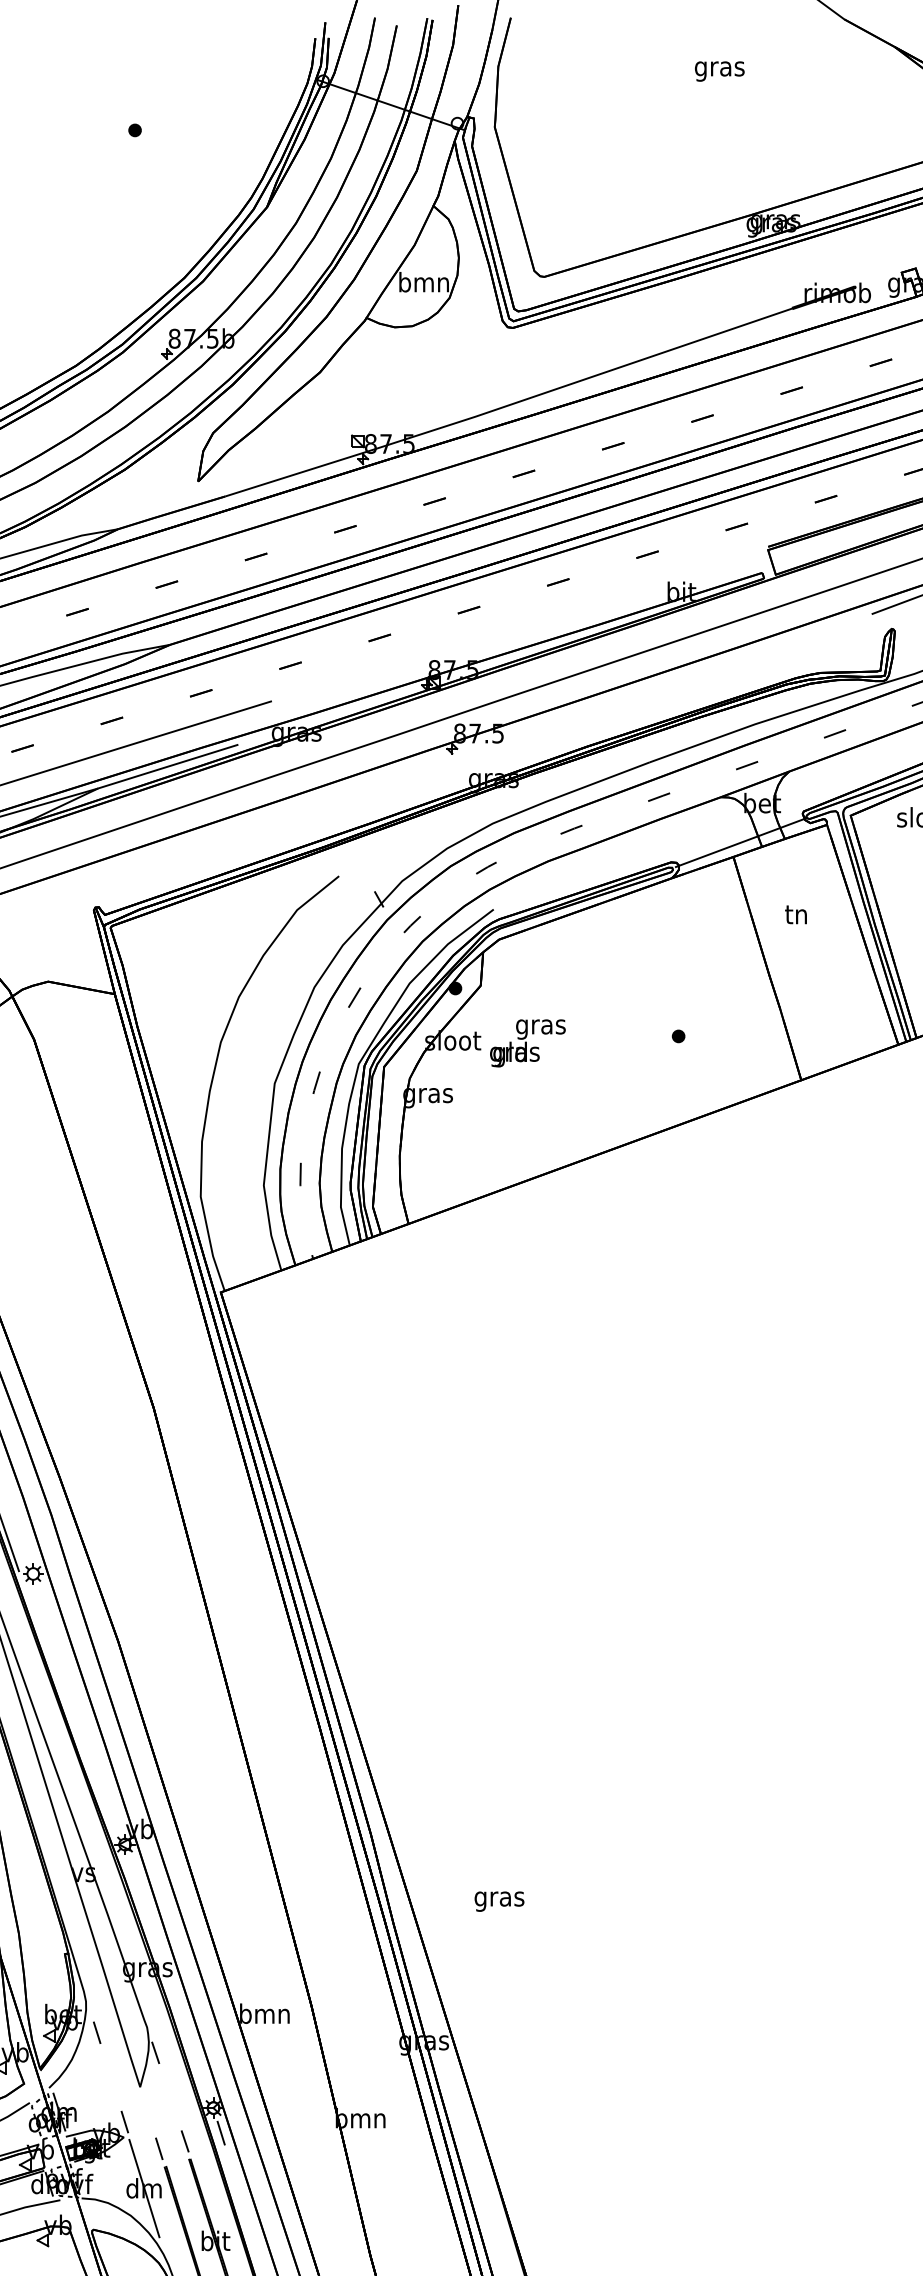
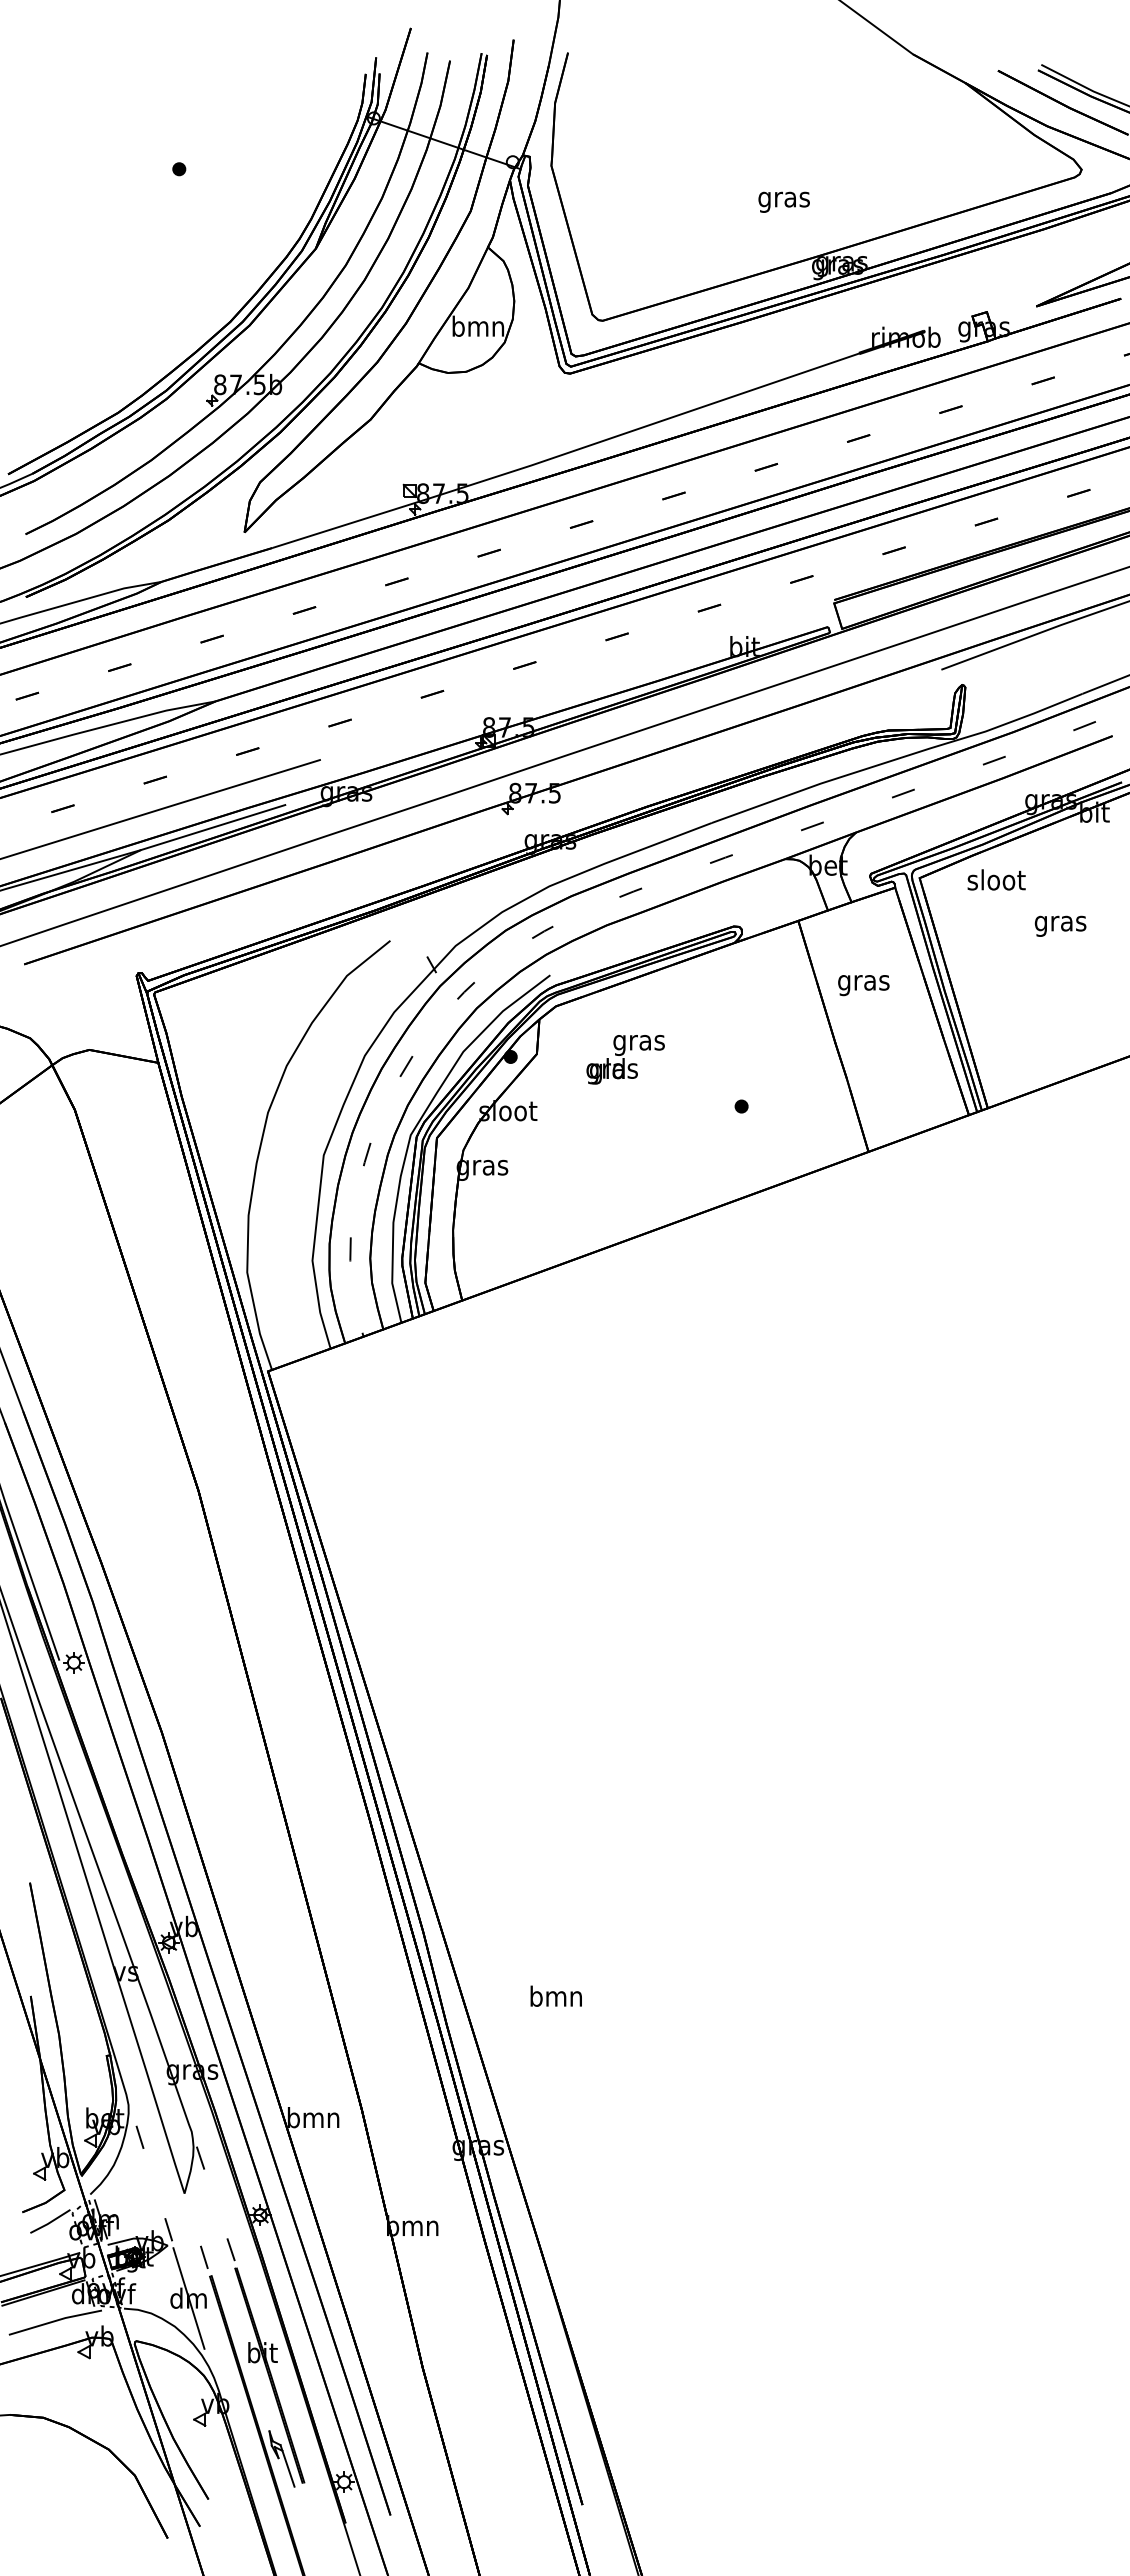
text: (719, 70) -> (783, 201), moved
line: (741, 842) -> (806, 905), removed
text: (796, 917) -> (863, 983), tn -> gras
text: (527, 1043) -> (625, 1059), moved
text: (498, 1898) -> (555, 1998), gras -> bmn
line: (221, 2132) -> (268, 2240), removed

